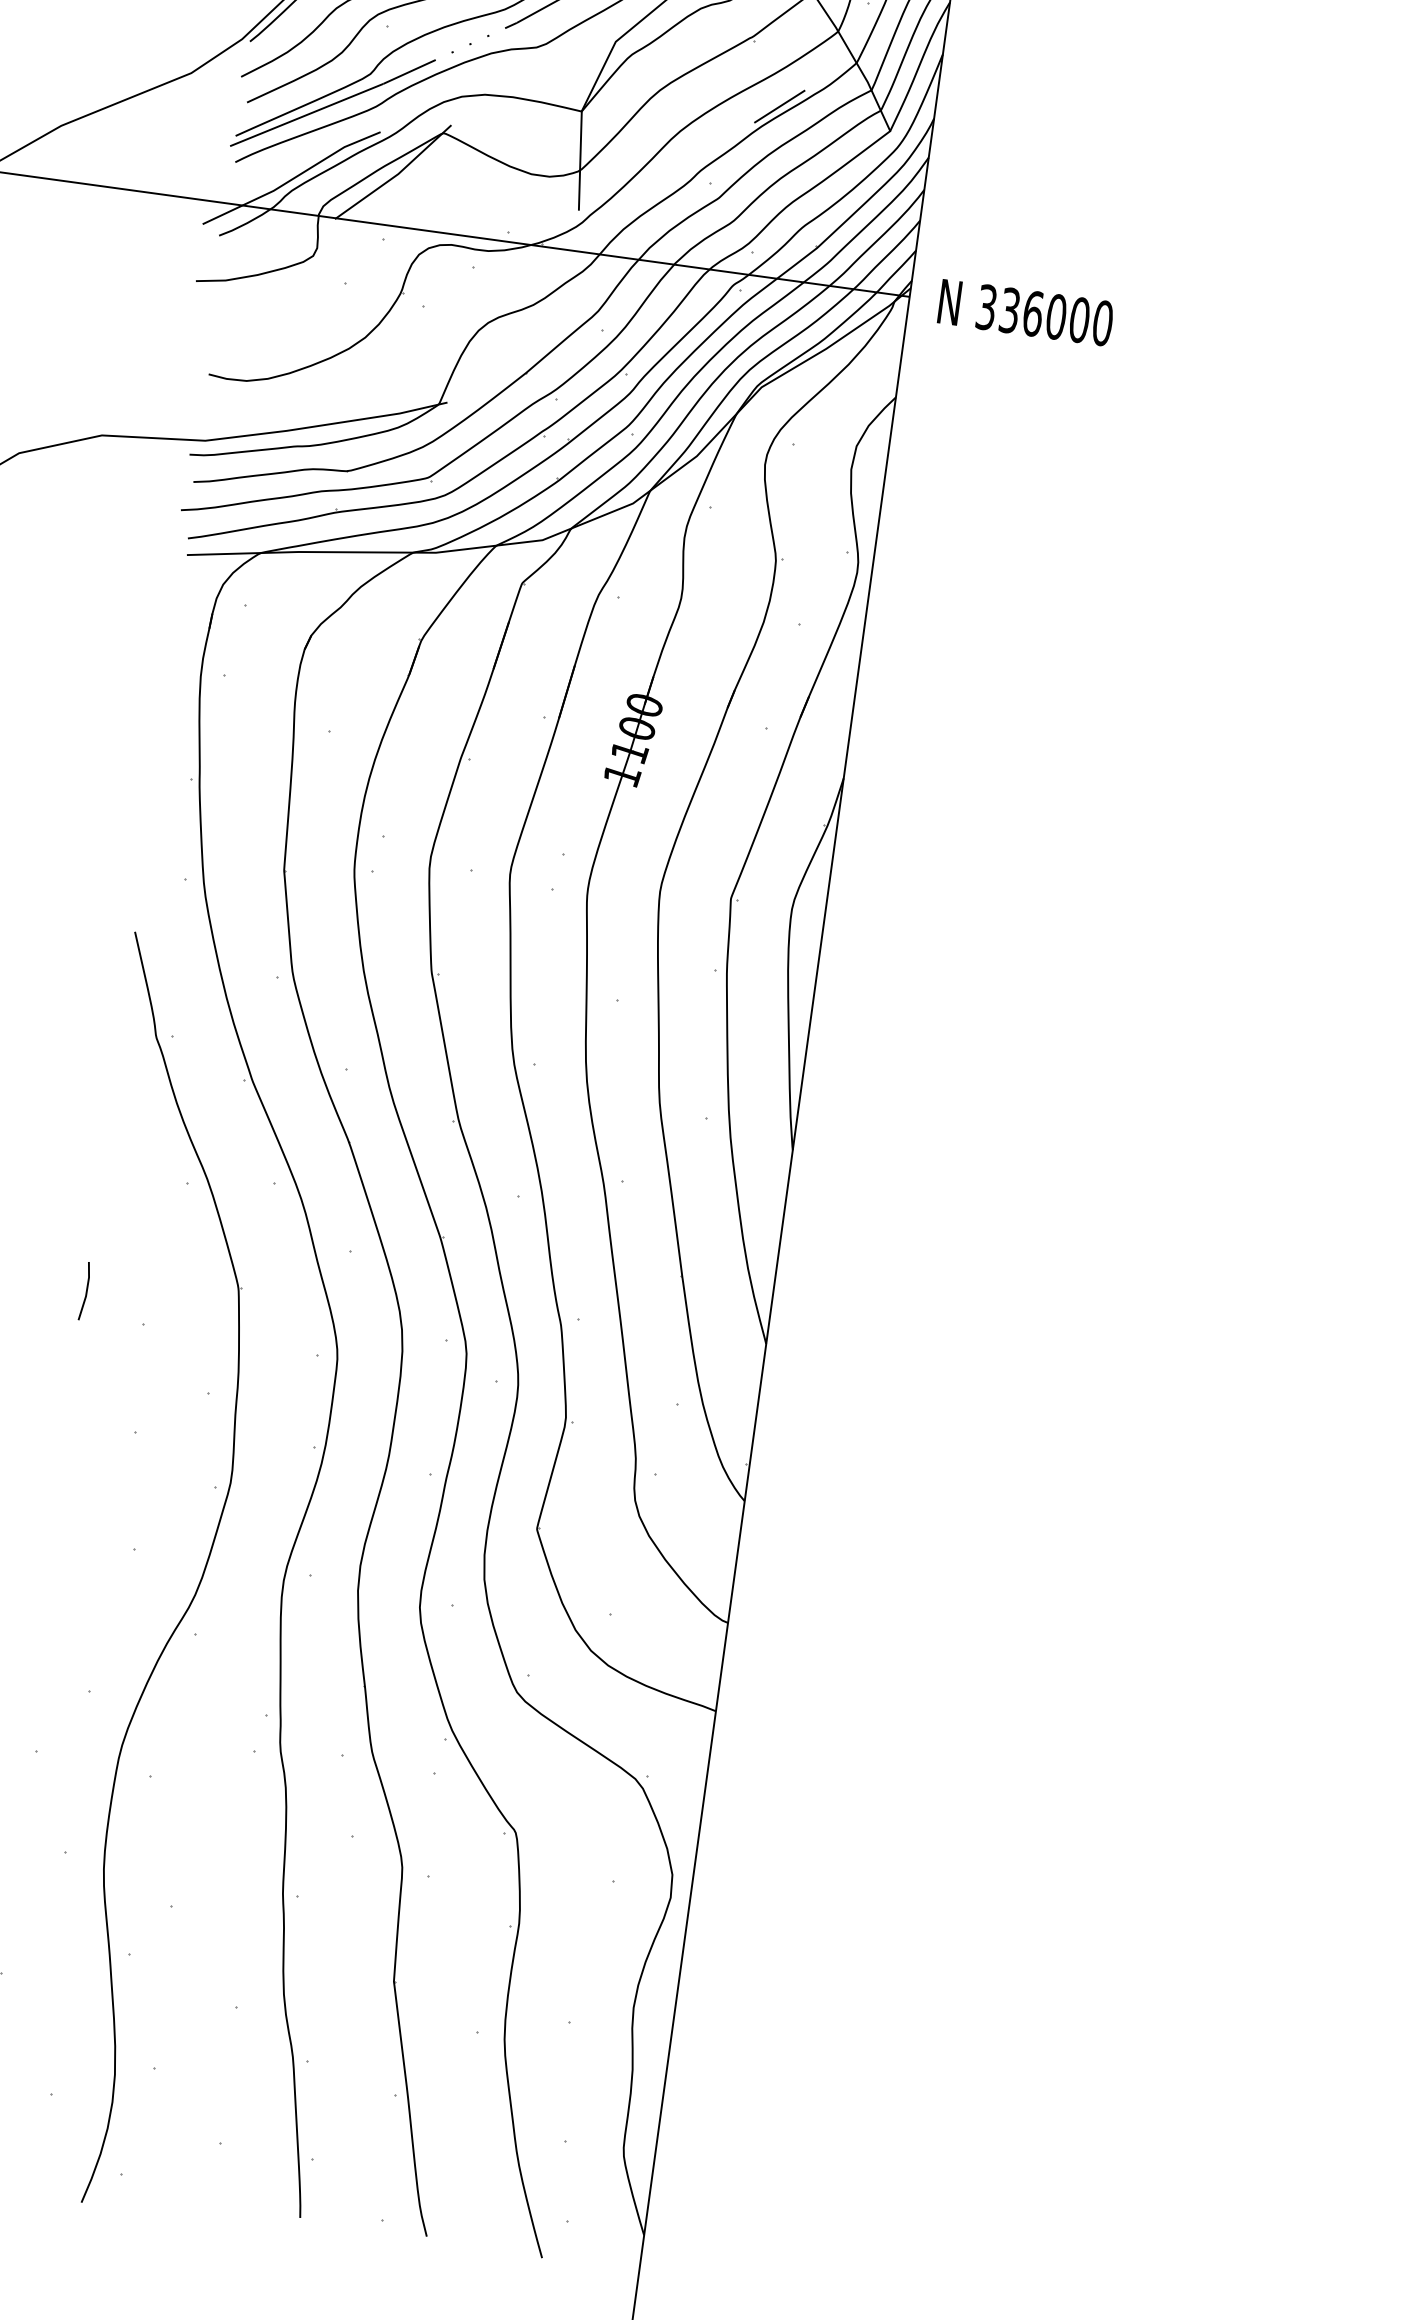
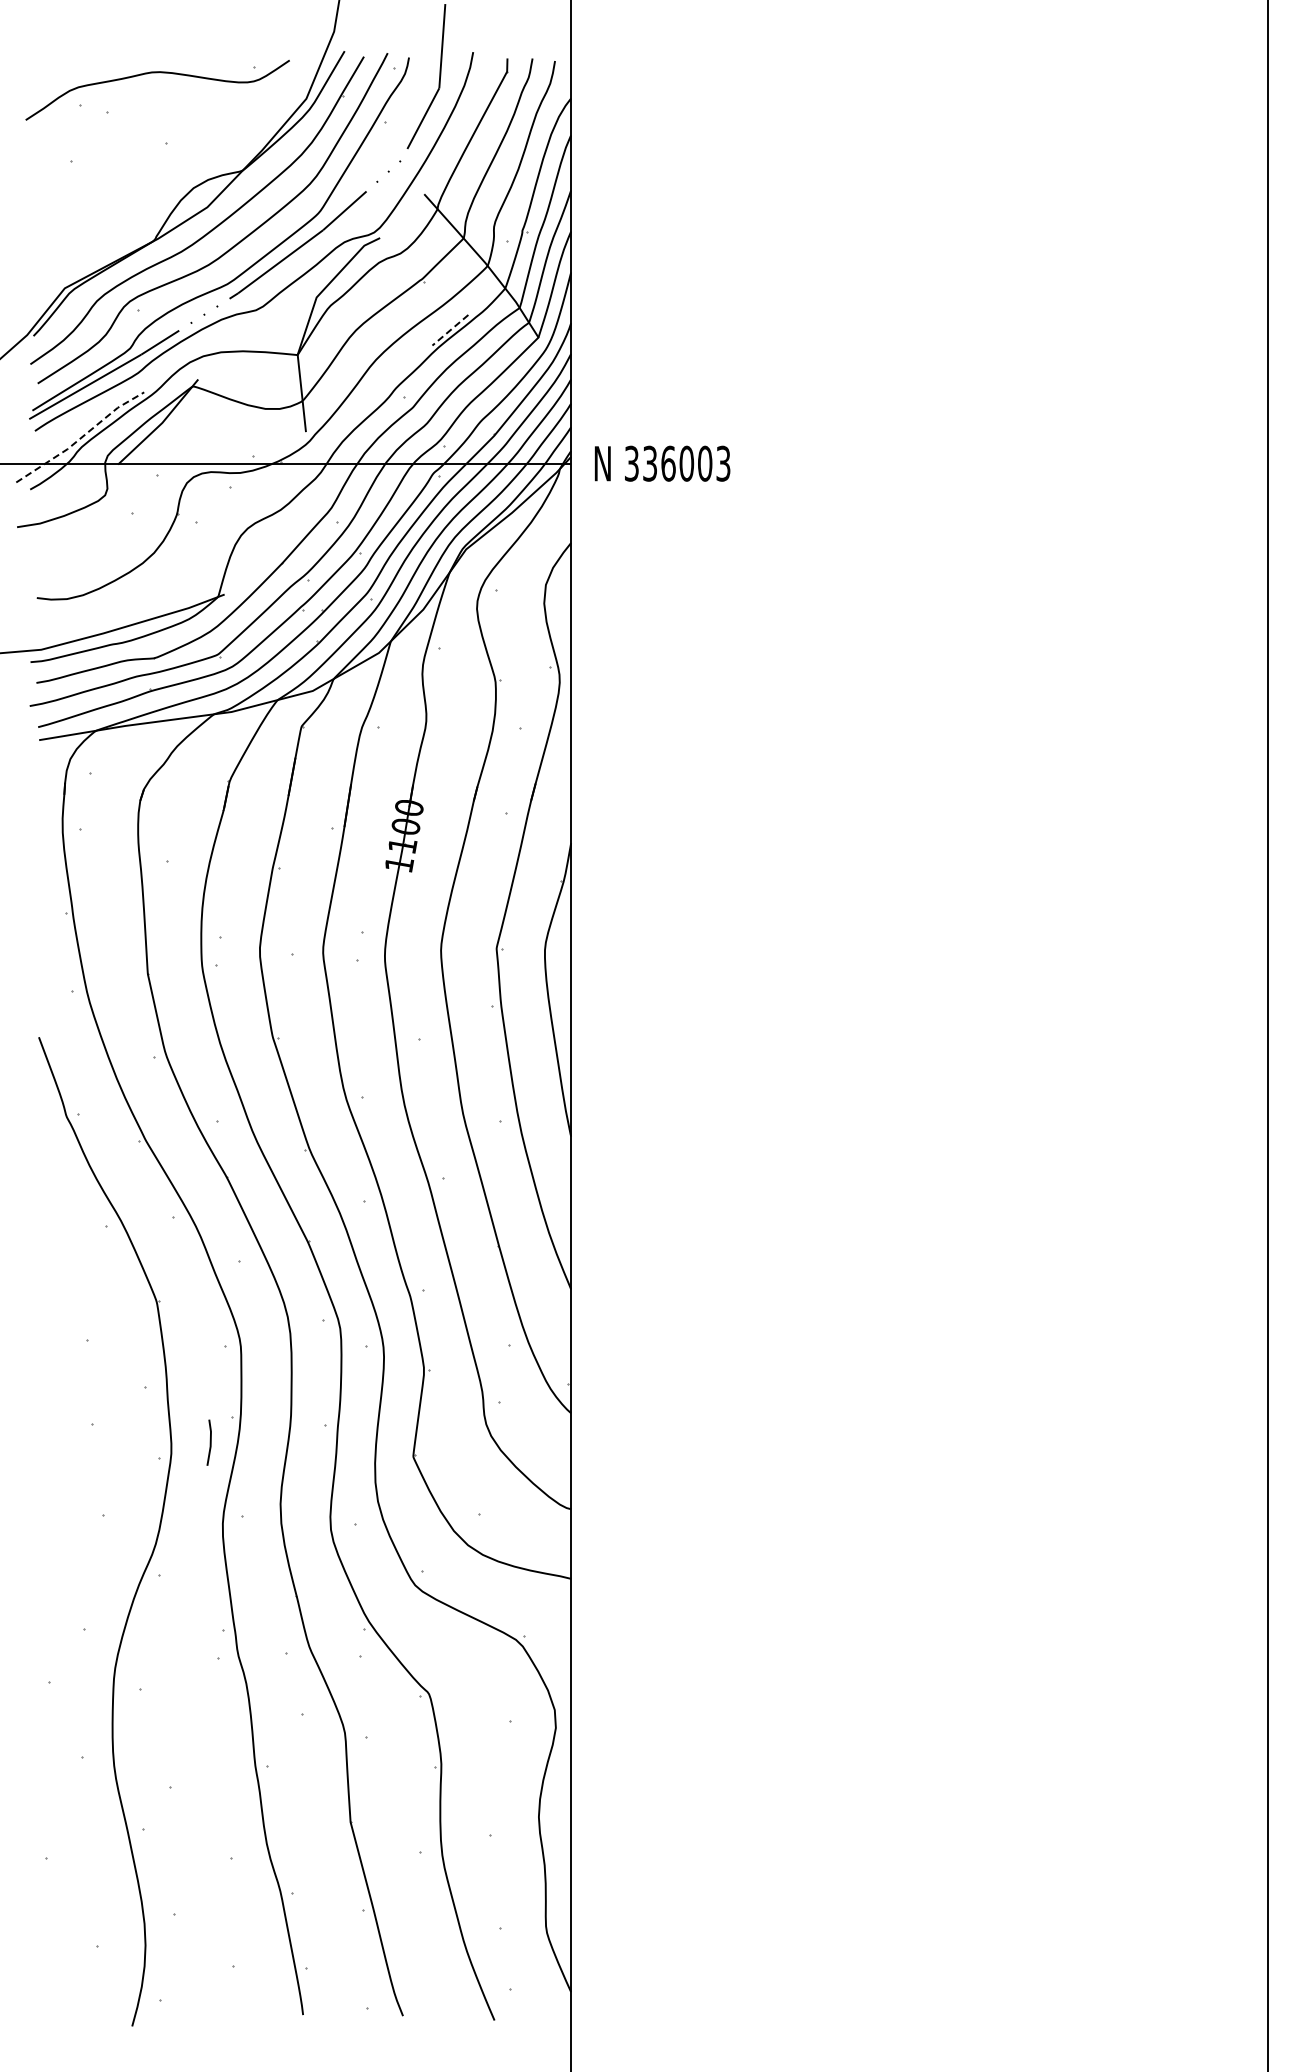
line: (779, 106) -> (450, 330), solid -> dashed
line: (293, 178) -> (81, 437), solid -> dashed
text: (1102, 323) -> (723, 463), 336000 -> 336003
line: (85, 1291) -> (209, 1442), moved

